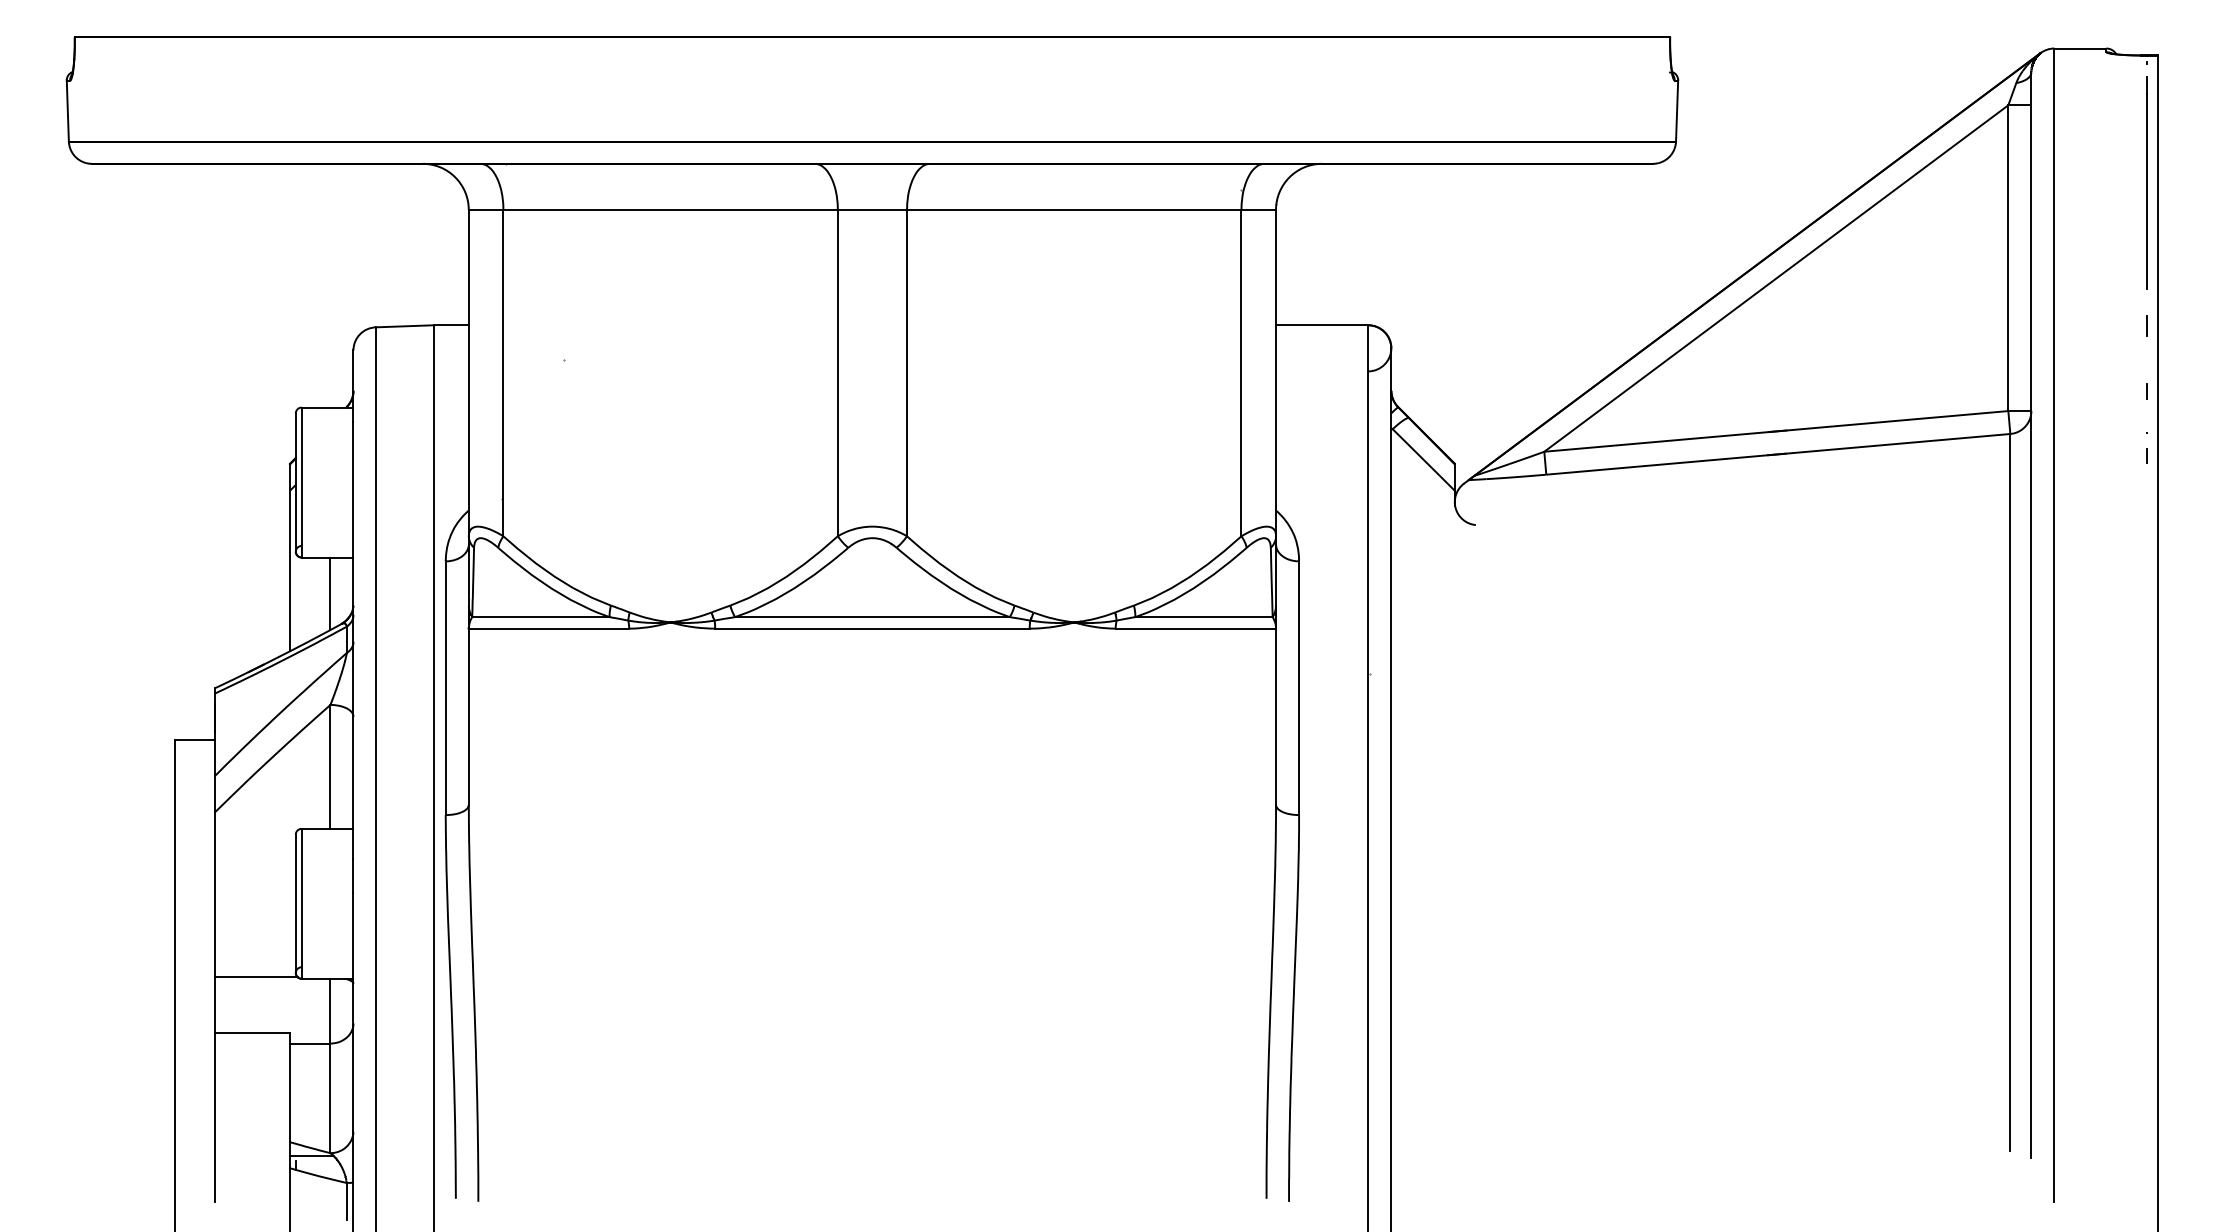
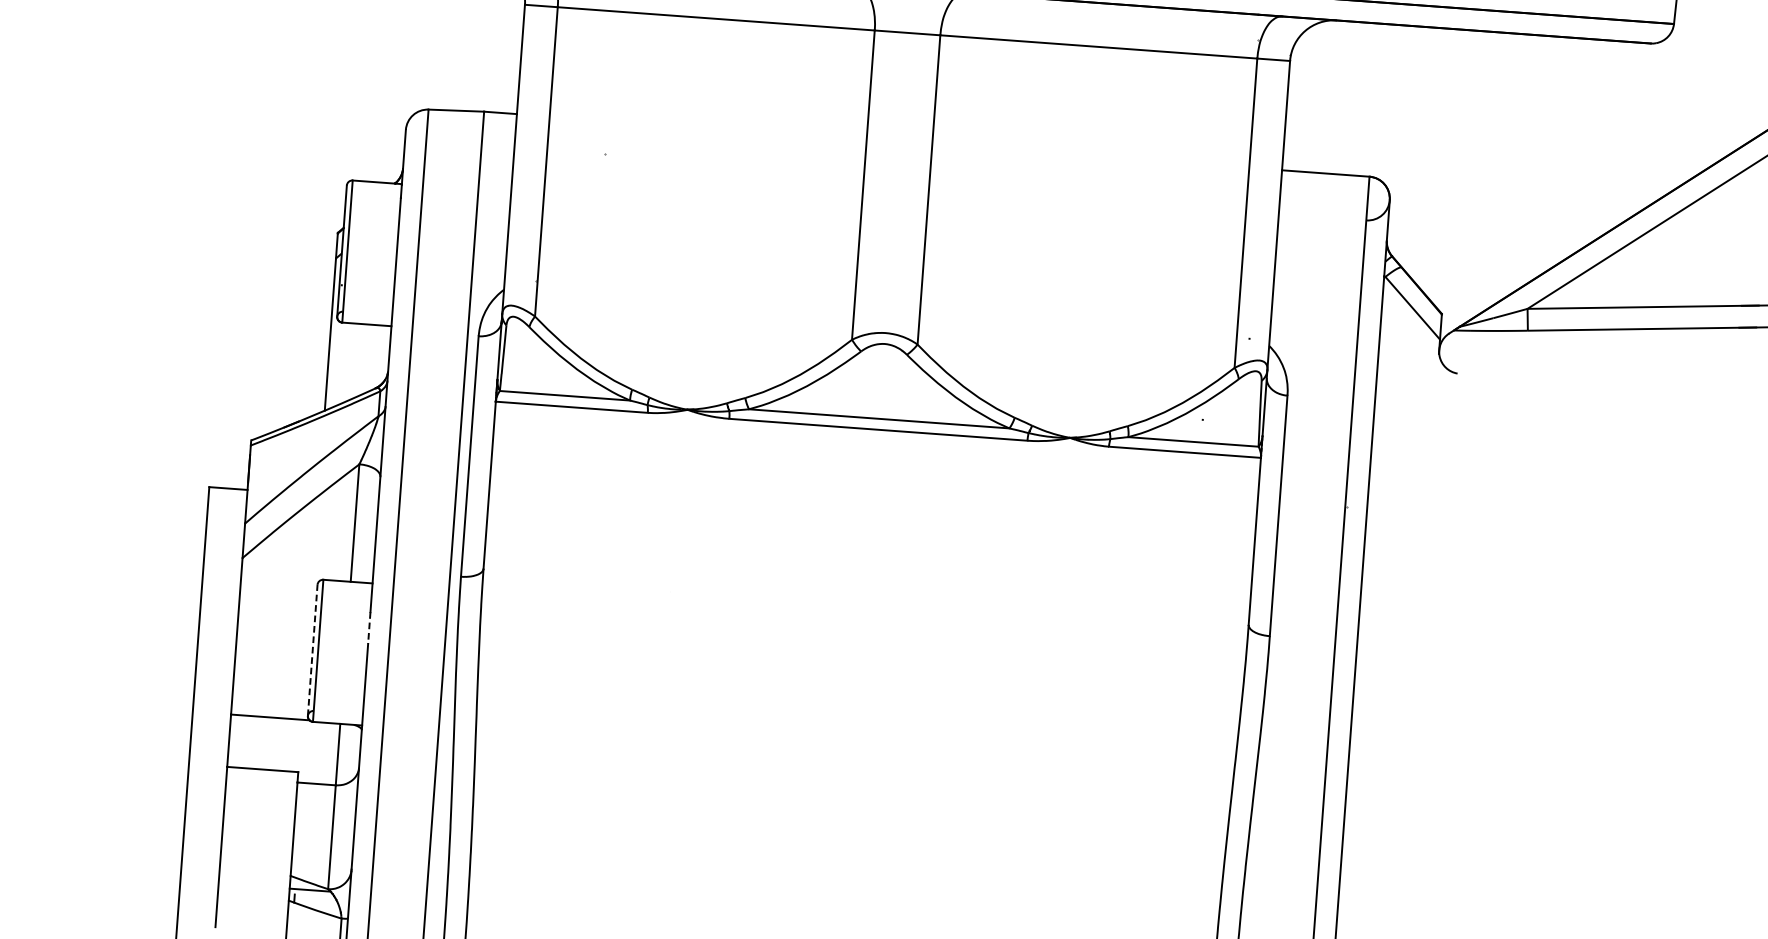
line: (330, 593) -> (367, 358), removed
line: (353, 875) -> (369, 627), solid -> dashed
line: (295, 903) -> (312, 650), solid -> dashed

